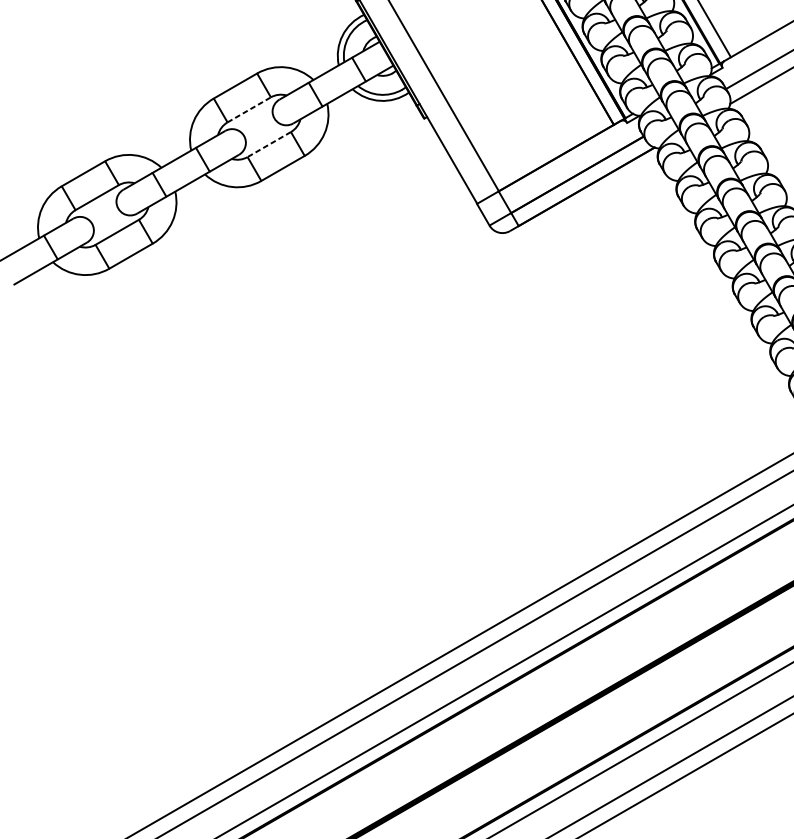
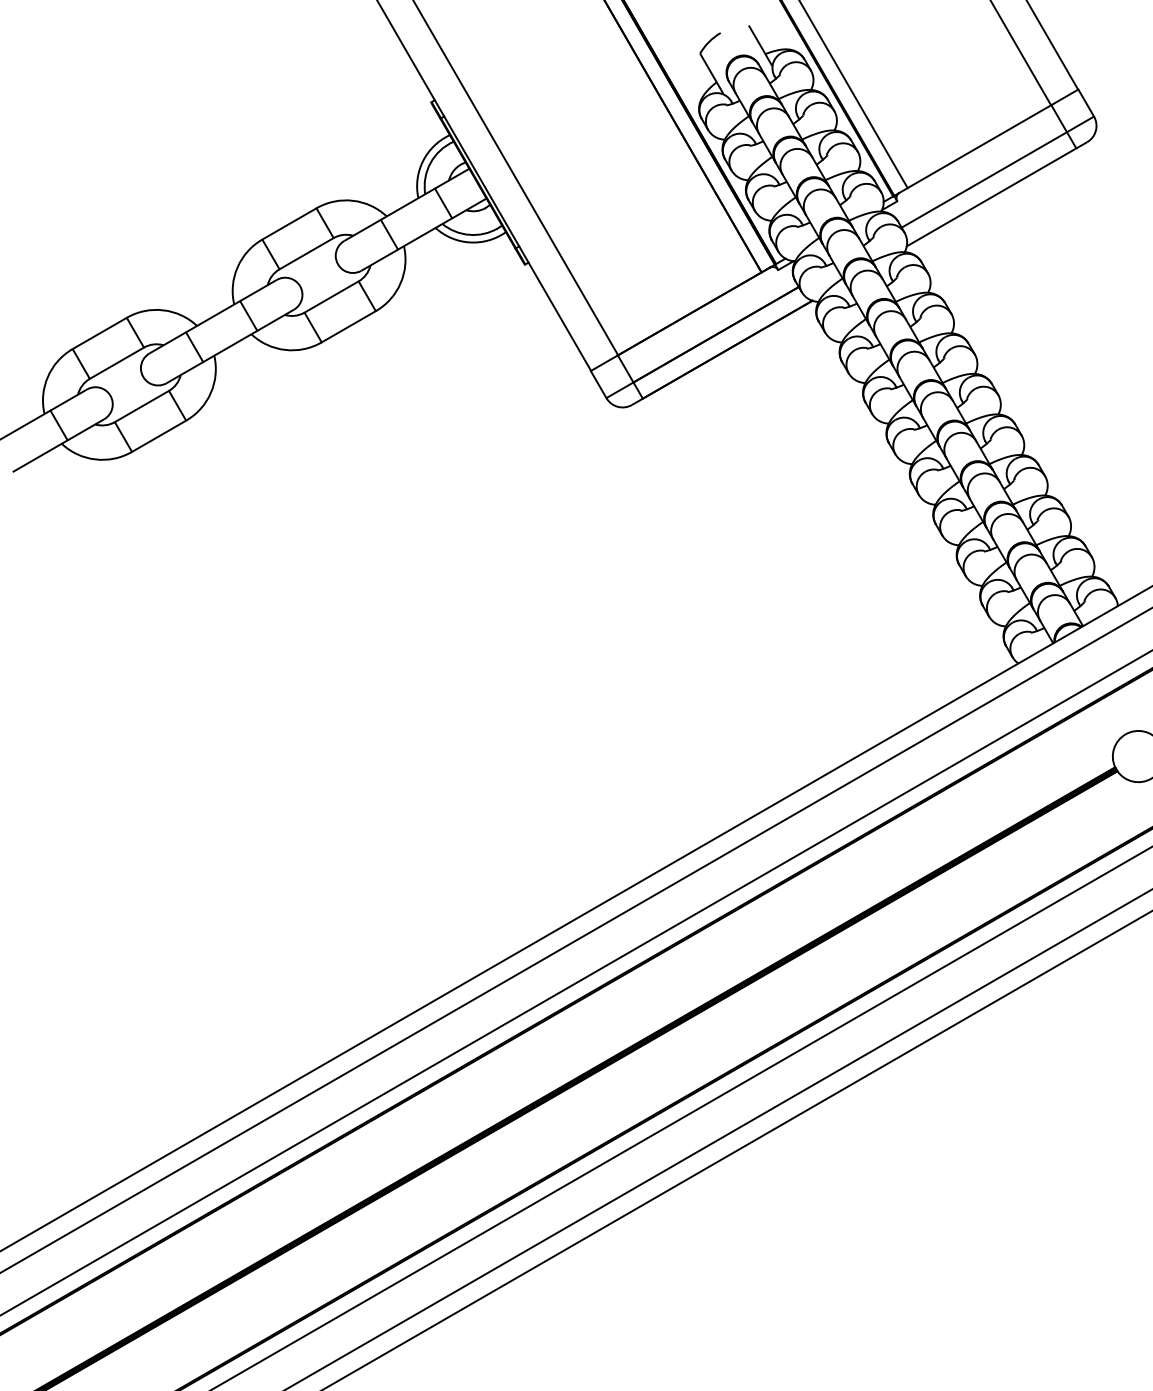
line: (249, 109) -> (307, 253), dashed -> solid
line: (269, 144) -> (331, 297), dashed -> solid

